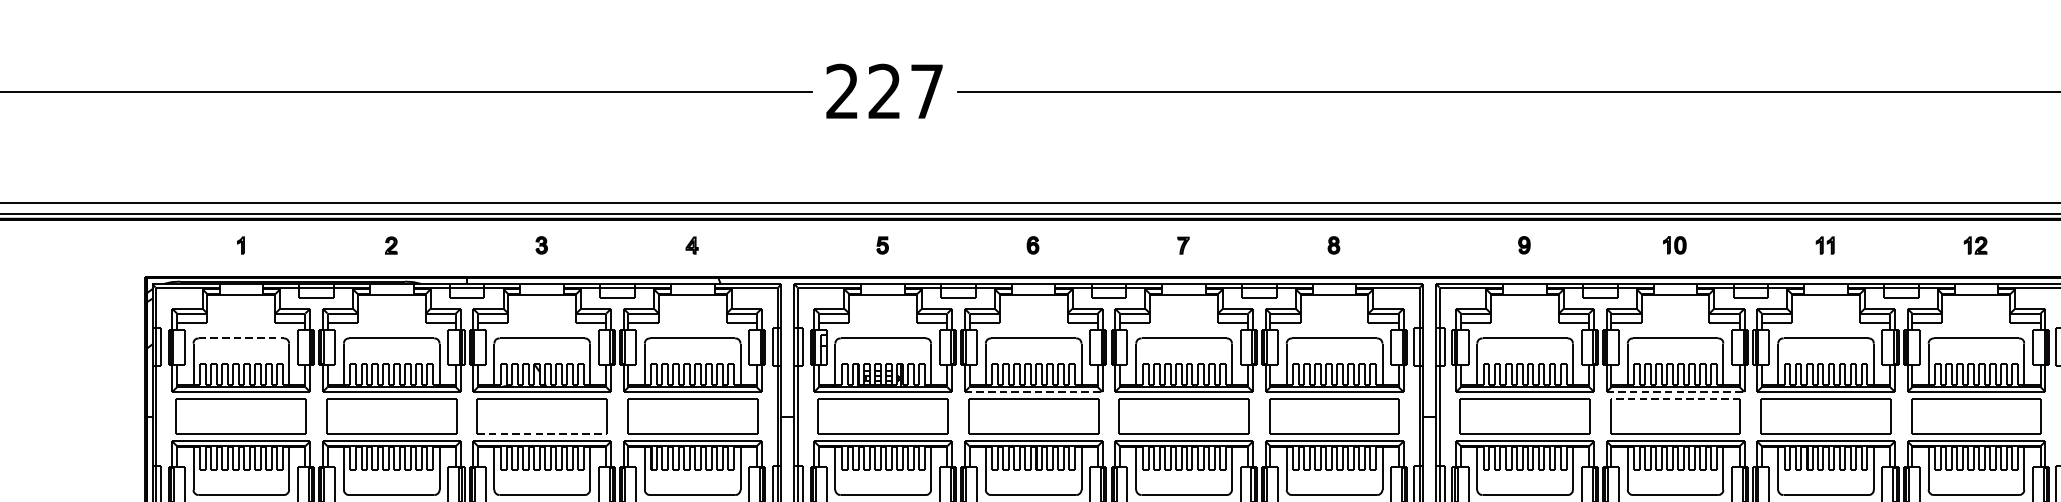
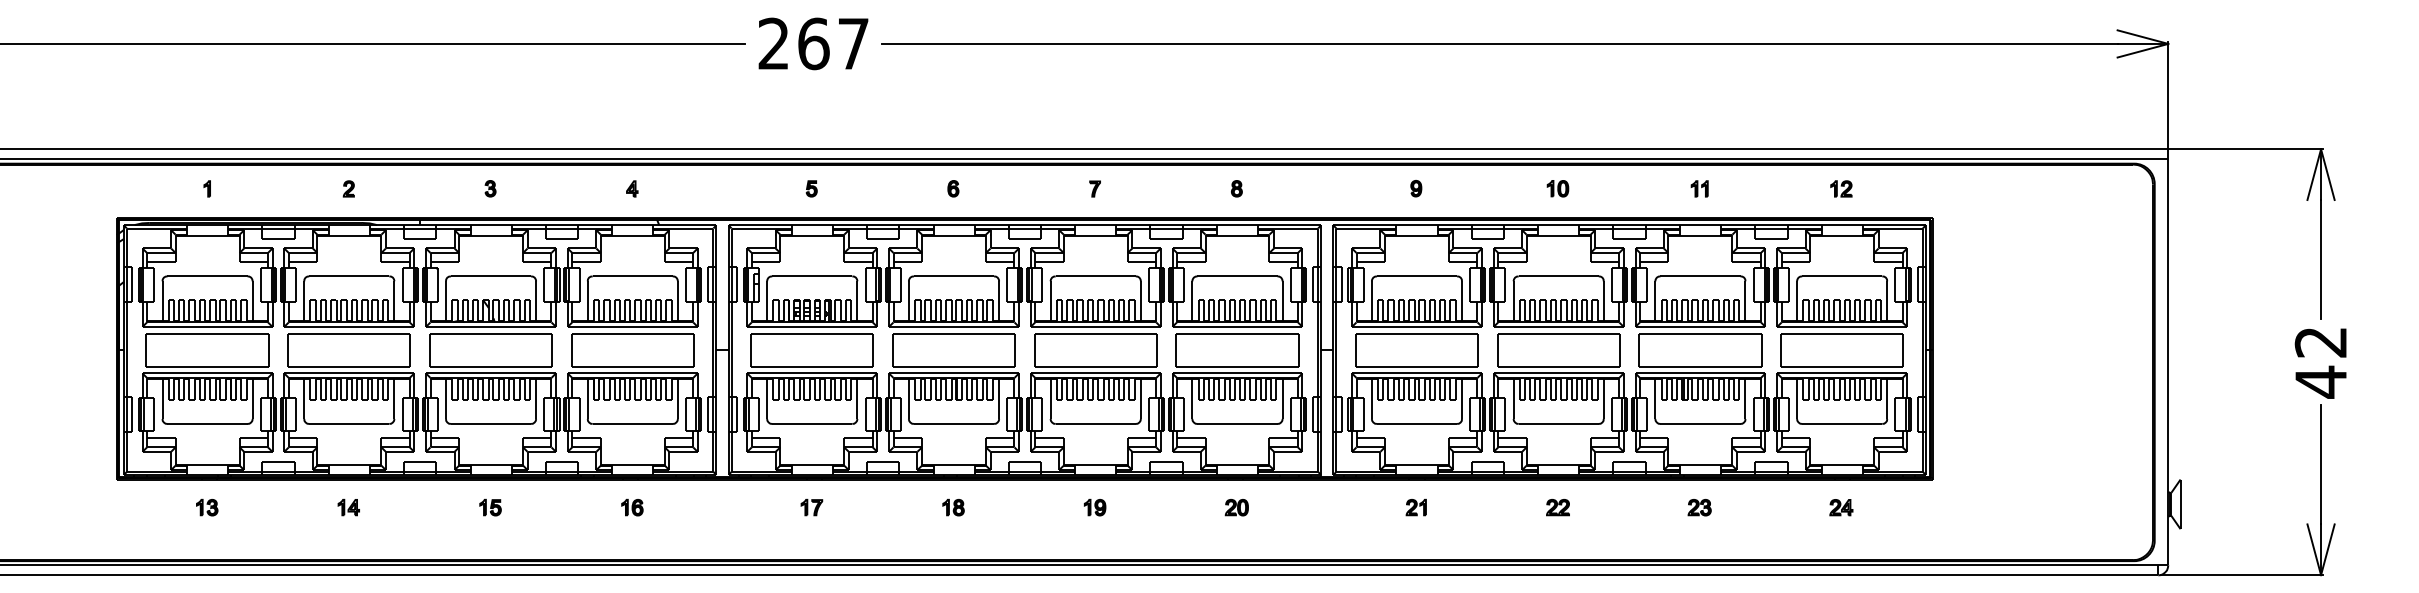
text: (884, 91) -> (813, 43), 227 -> 267
line: (242, 338) -> (208, 276), dashed -> solid
line: (1034, 391) -> (954, 326), dashed -> solid
line: (1675, 391) -> (1558, 326), dashed -> solid
line: (1675, 399) -> (1558, 333), dashed -> solid
line: (542, 434) -> (491, 366), dashed -> solid

